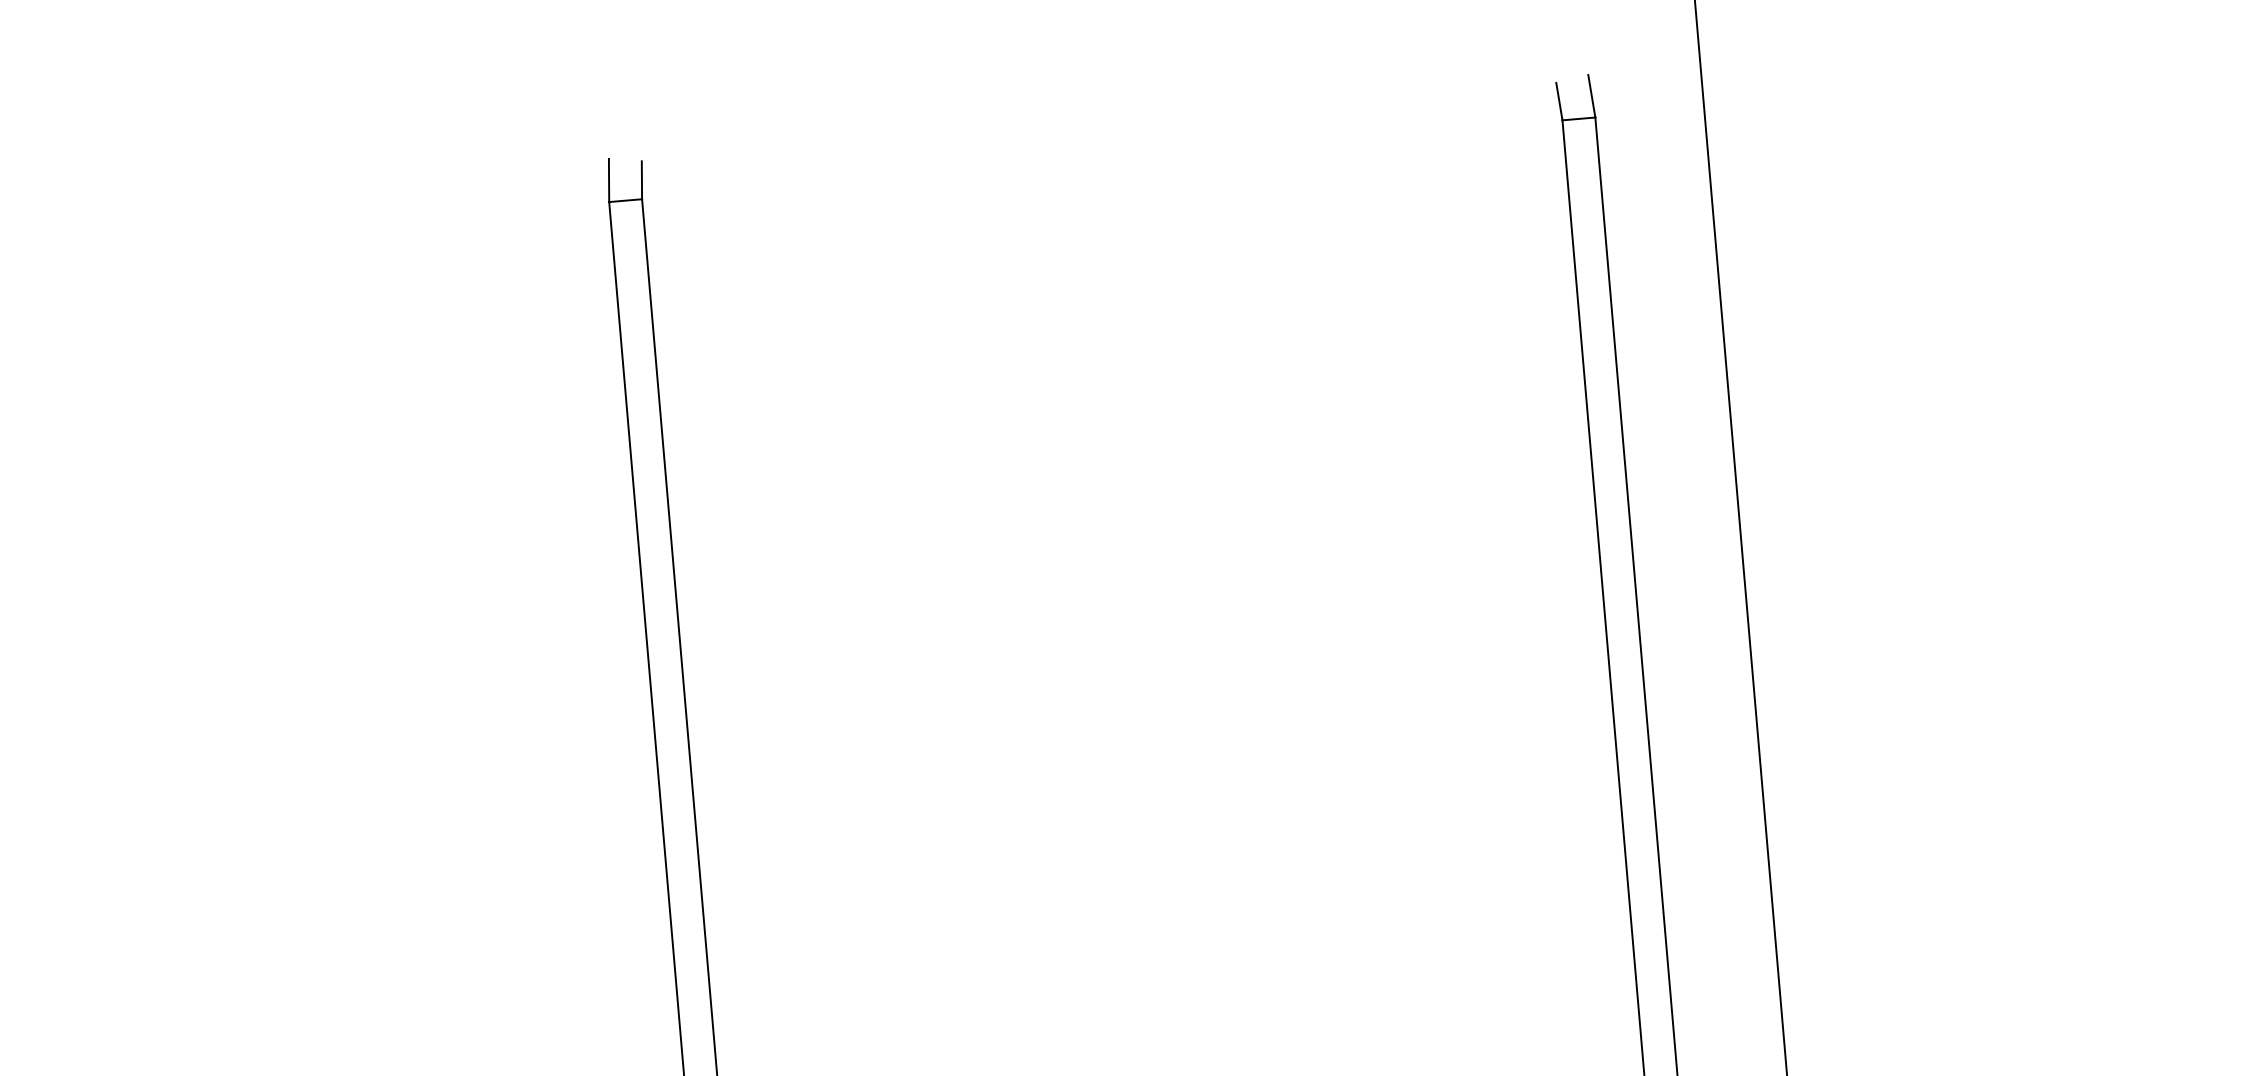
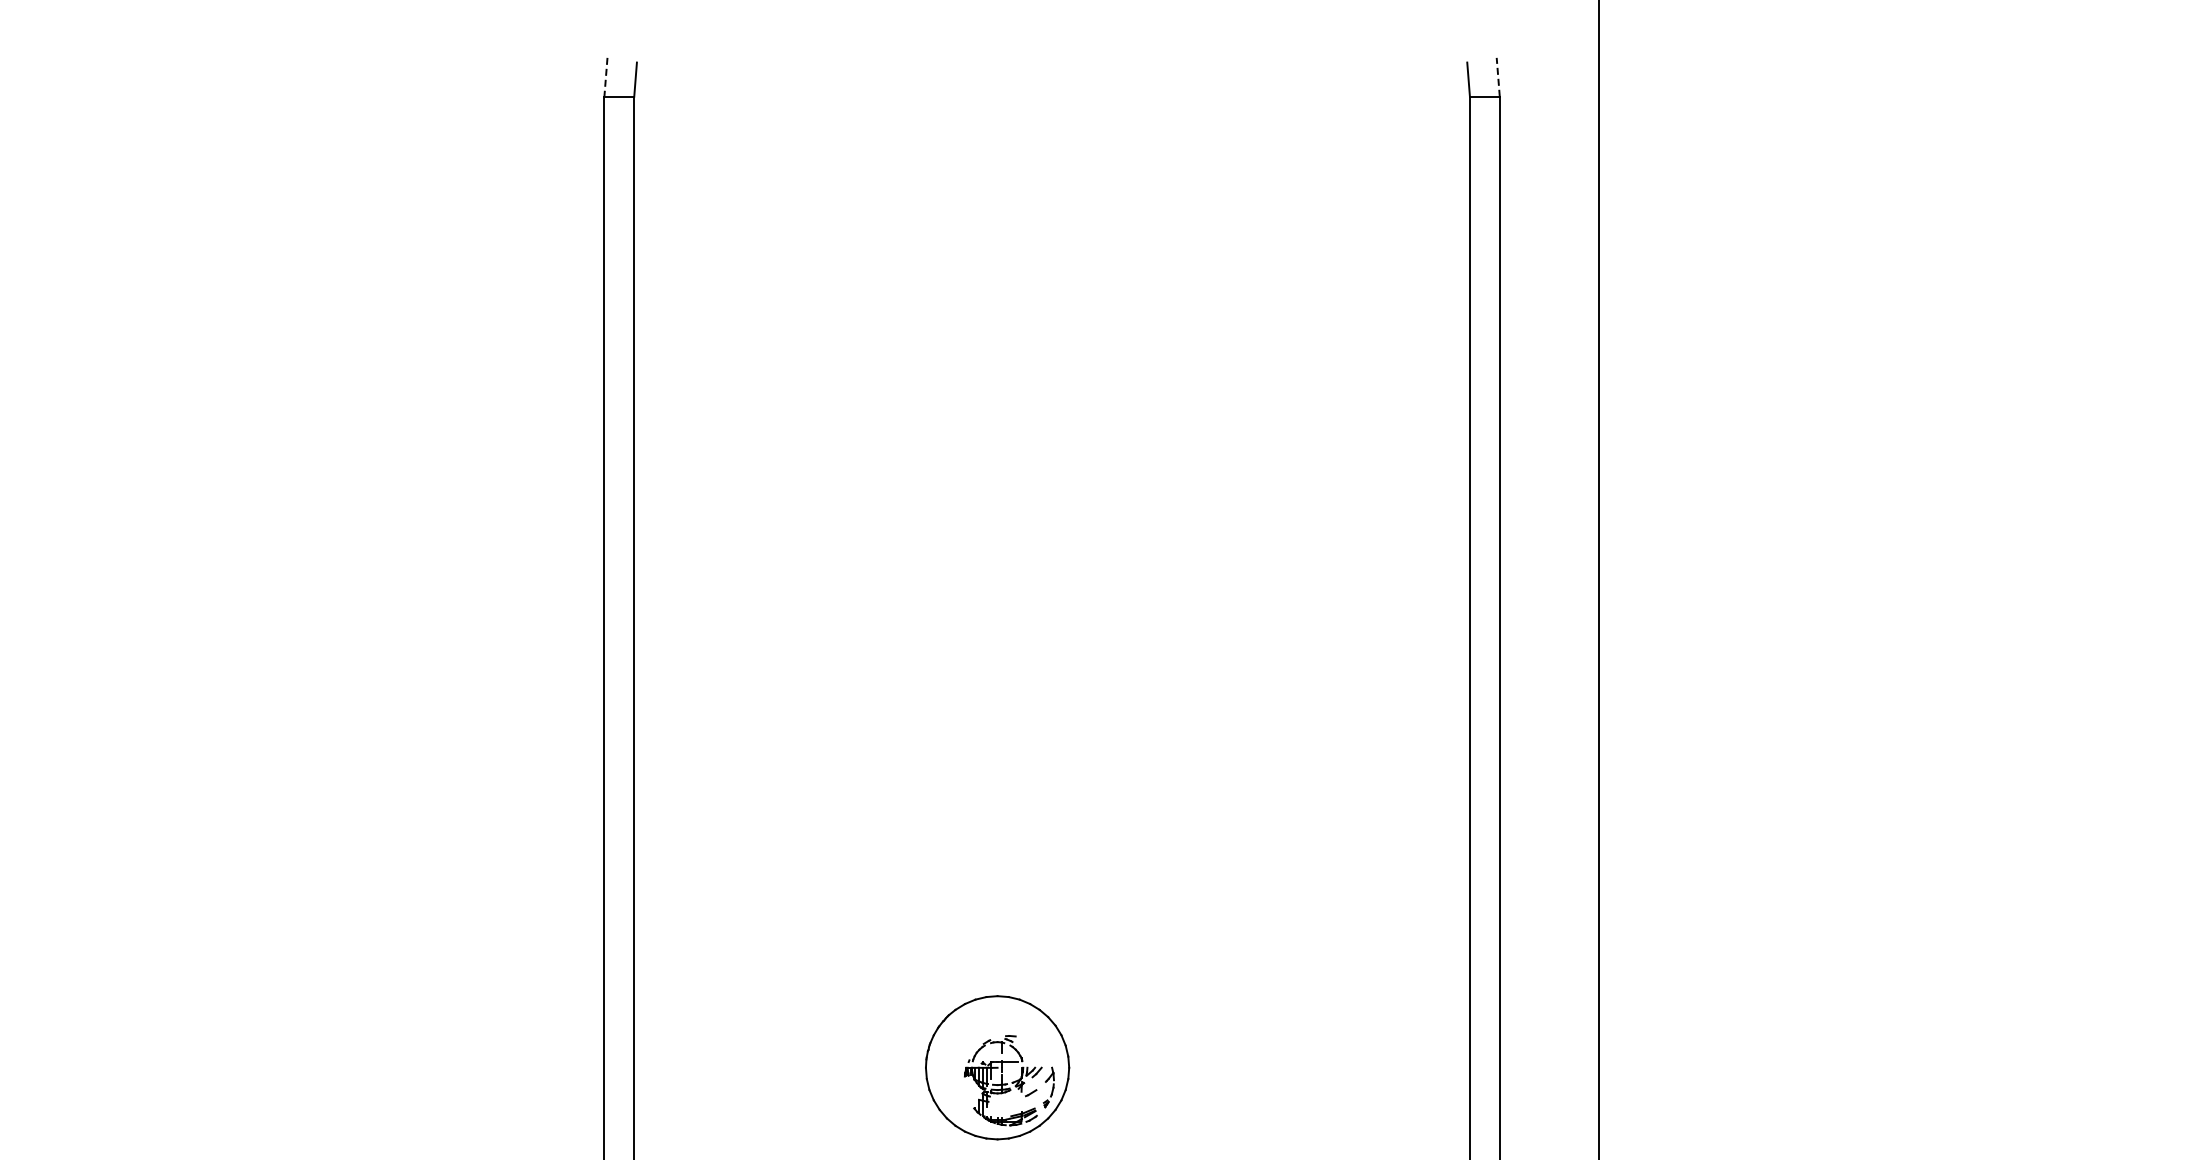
line: (1592, 96) -> (1498, 77), solid -> dashed
line: (608, 180) -> (605, 77), solid -> dashed

